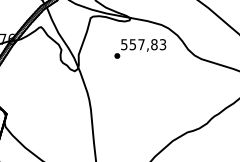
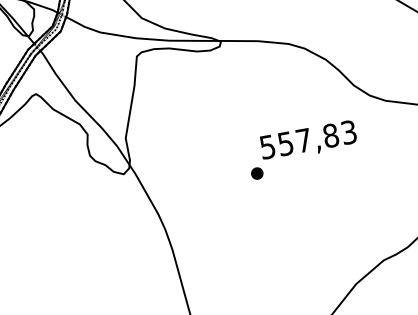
text: (140, 48) -> (303, 148), moved

